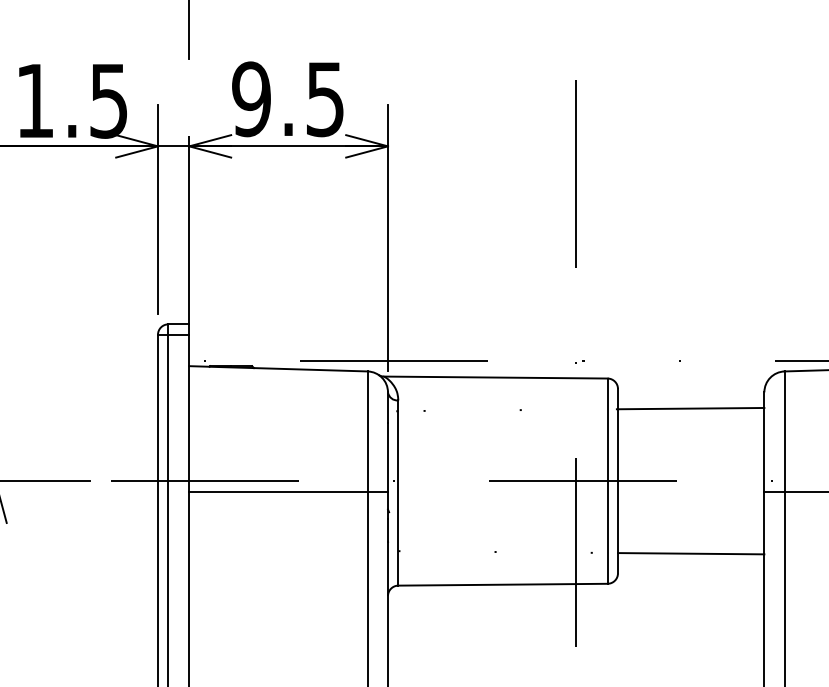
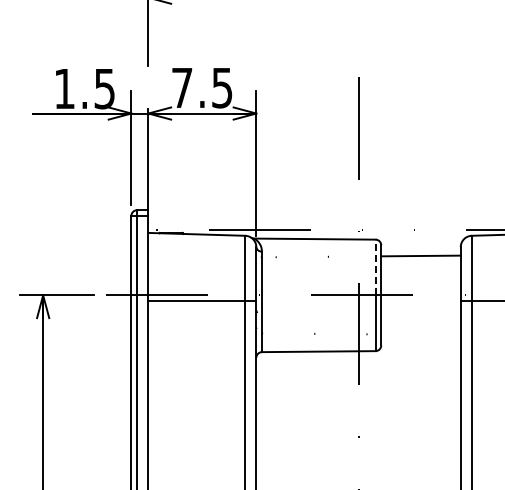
text: (250, 98) -> (181, 87), 9.5 -> 7.5
line: (607, 429) -> (375, 267), solid -> dashed
line: (690, 553) -> (420, 334), removed

